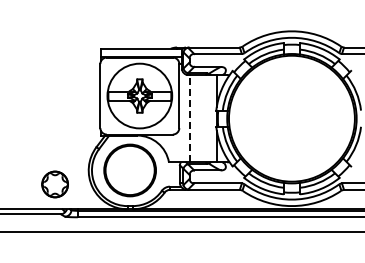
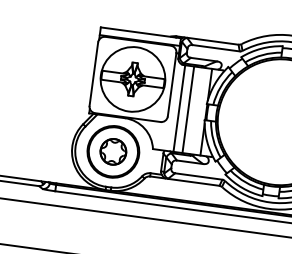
line: (189, 118) -> (179, 108), dashed -> solid
line: (198, 118) -> (188, 109), added
part: (54, 184) -> (112, 151), moved

